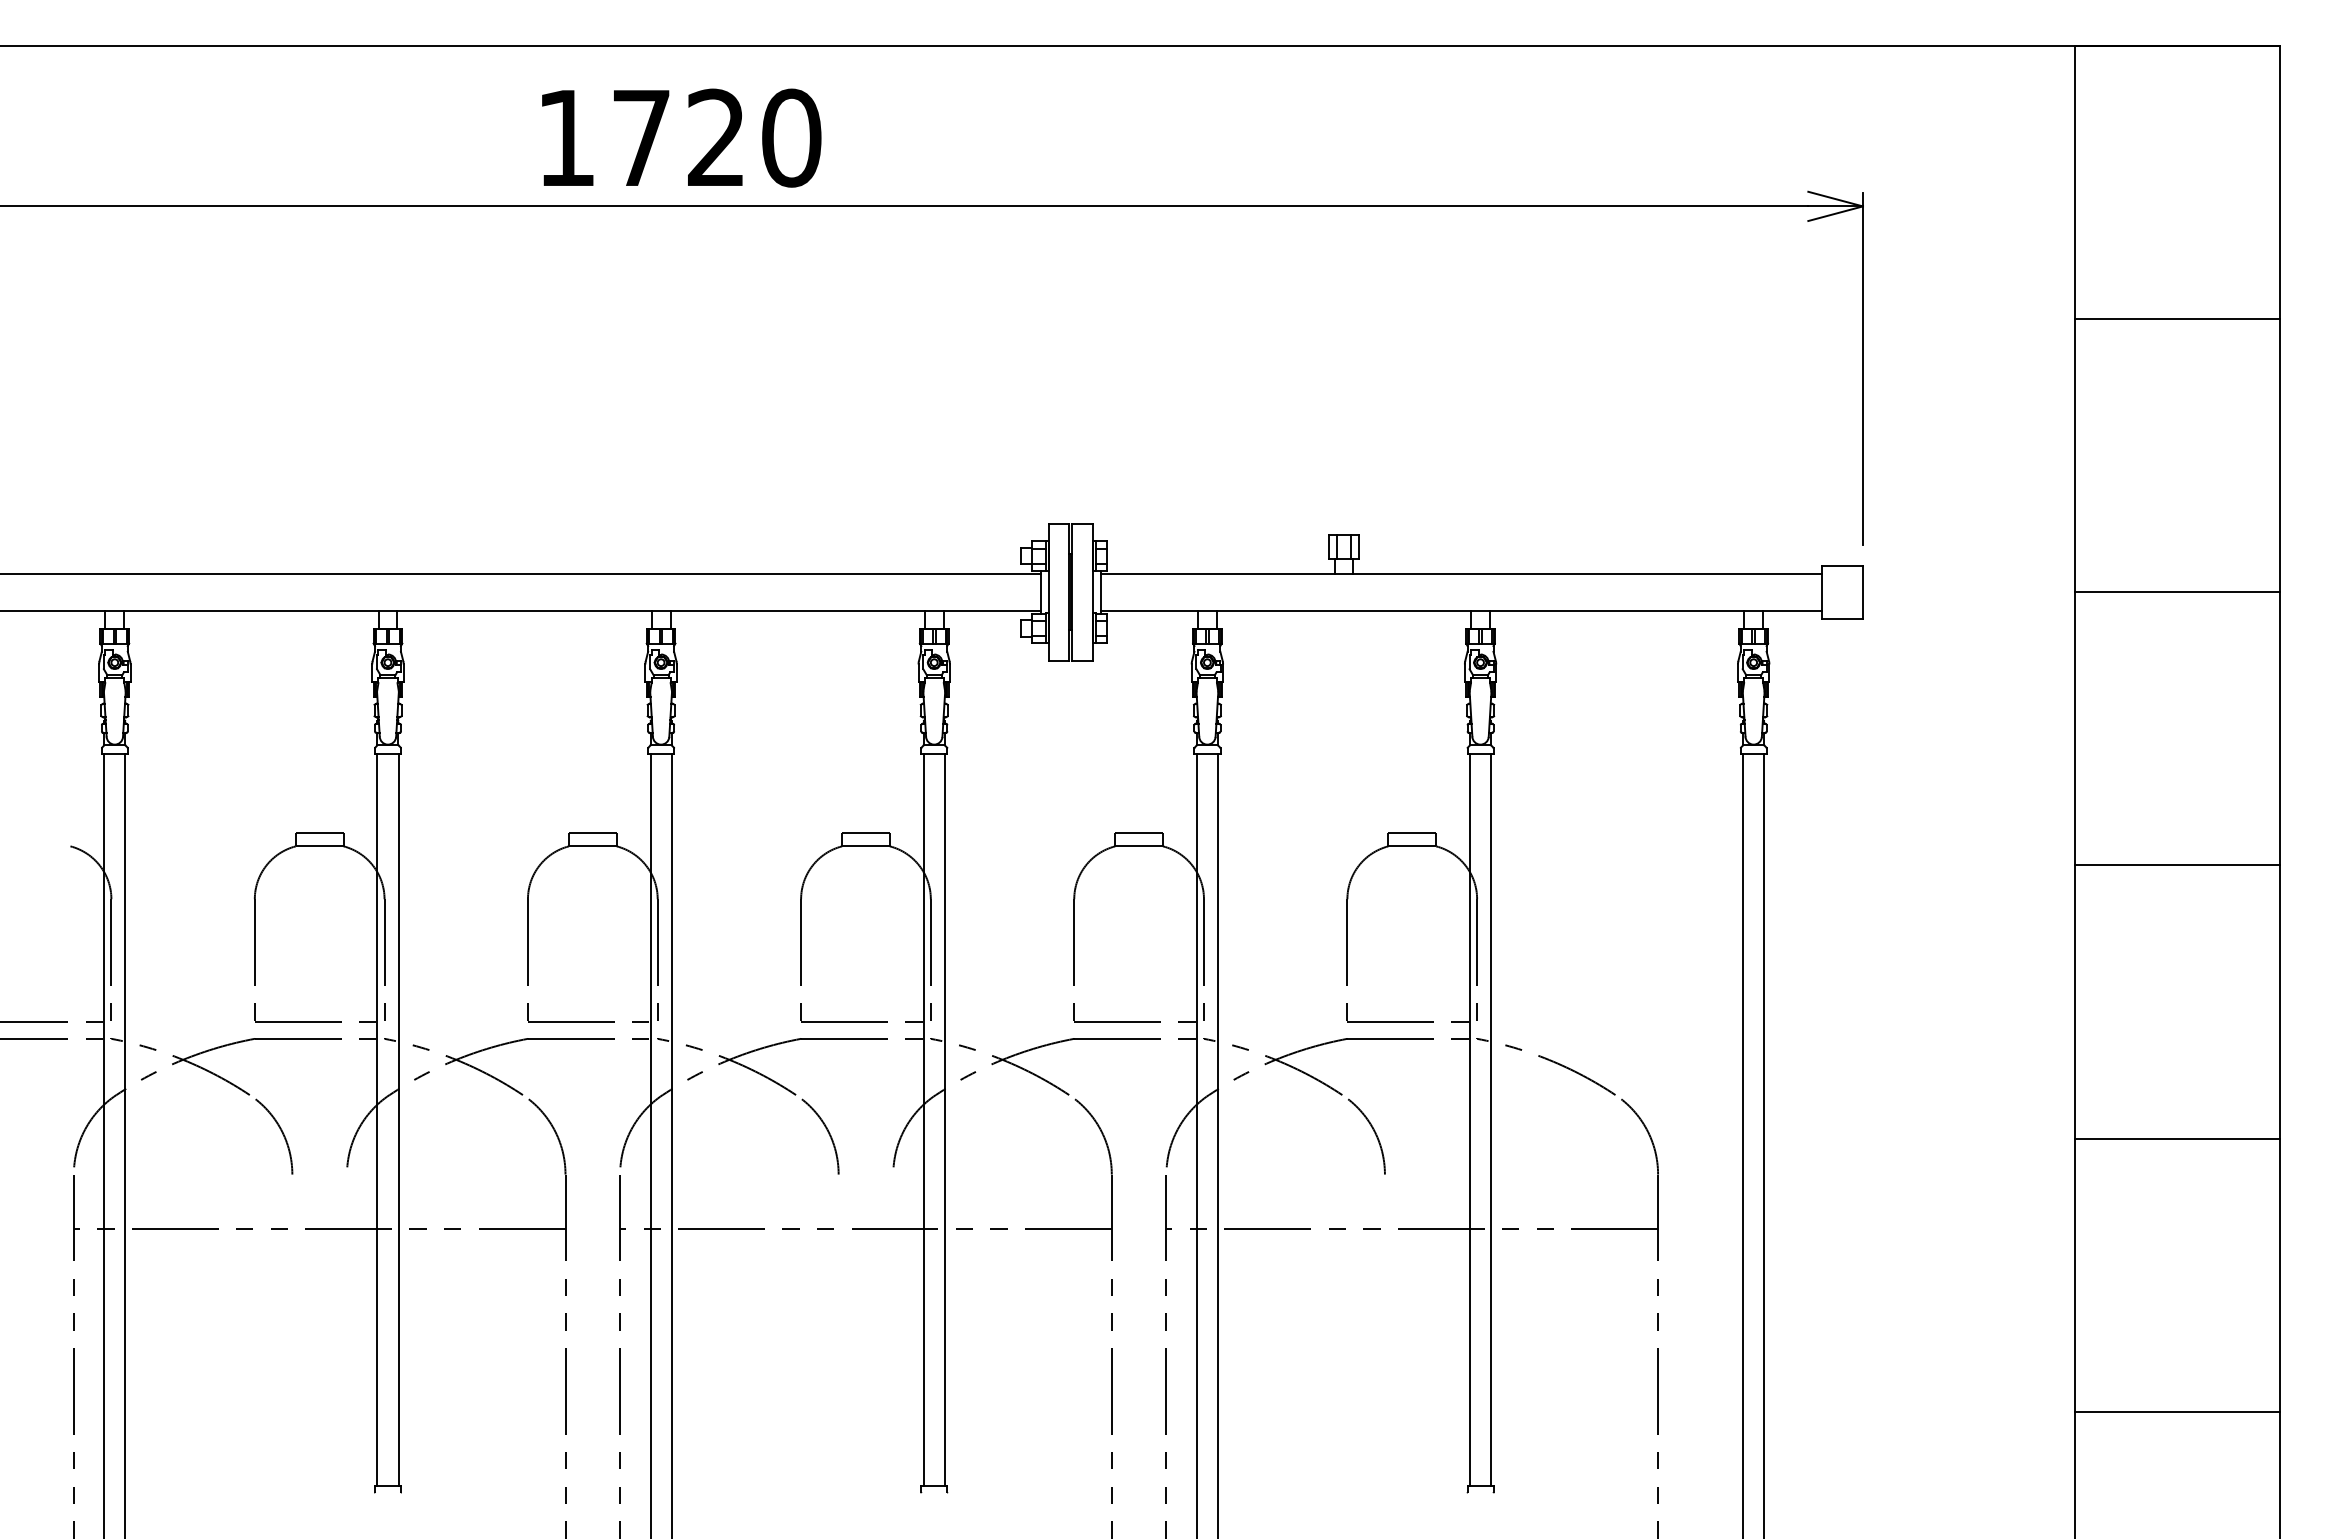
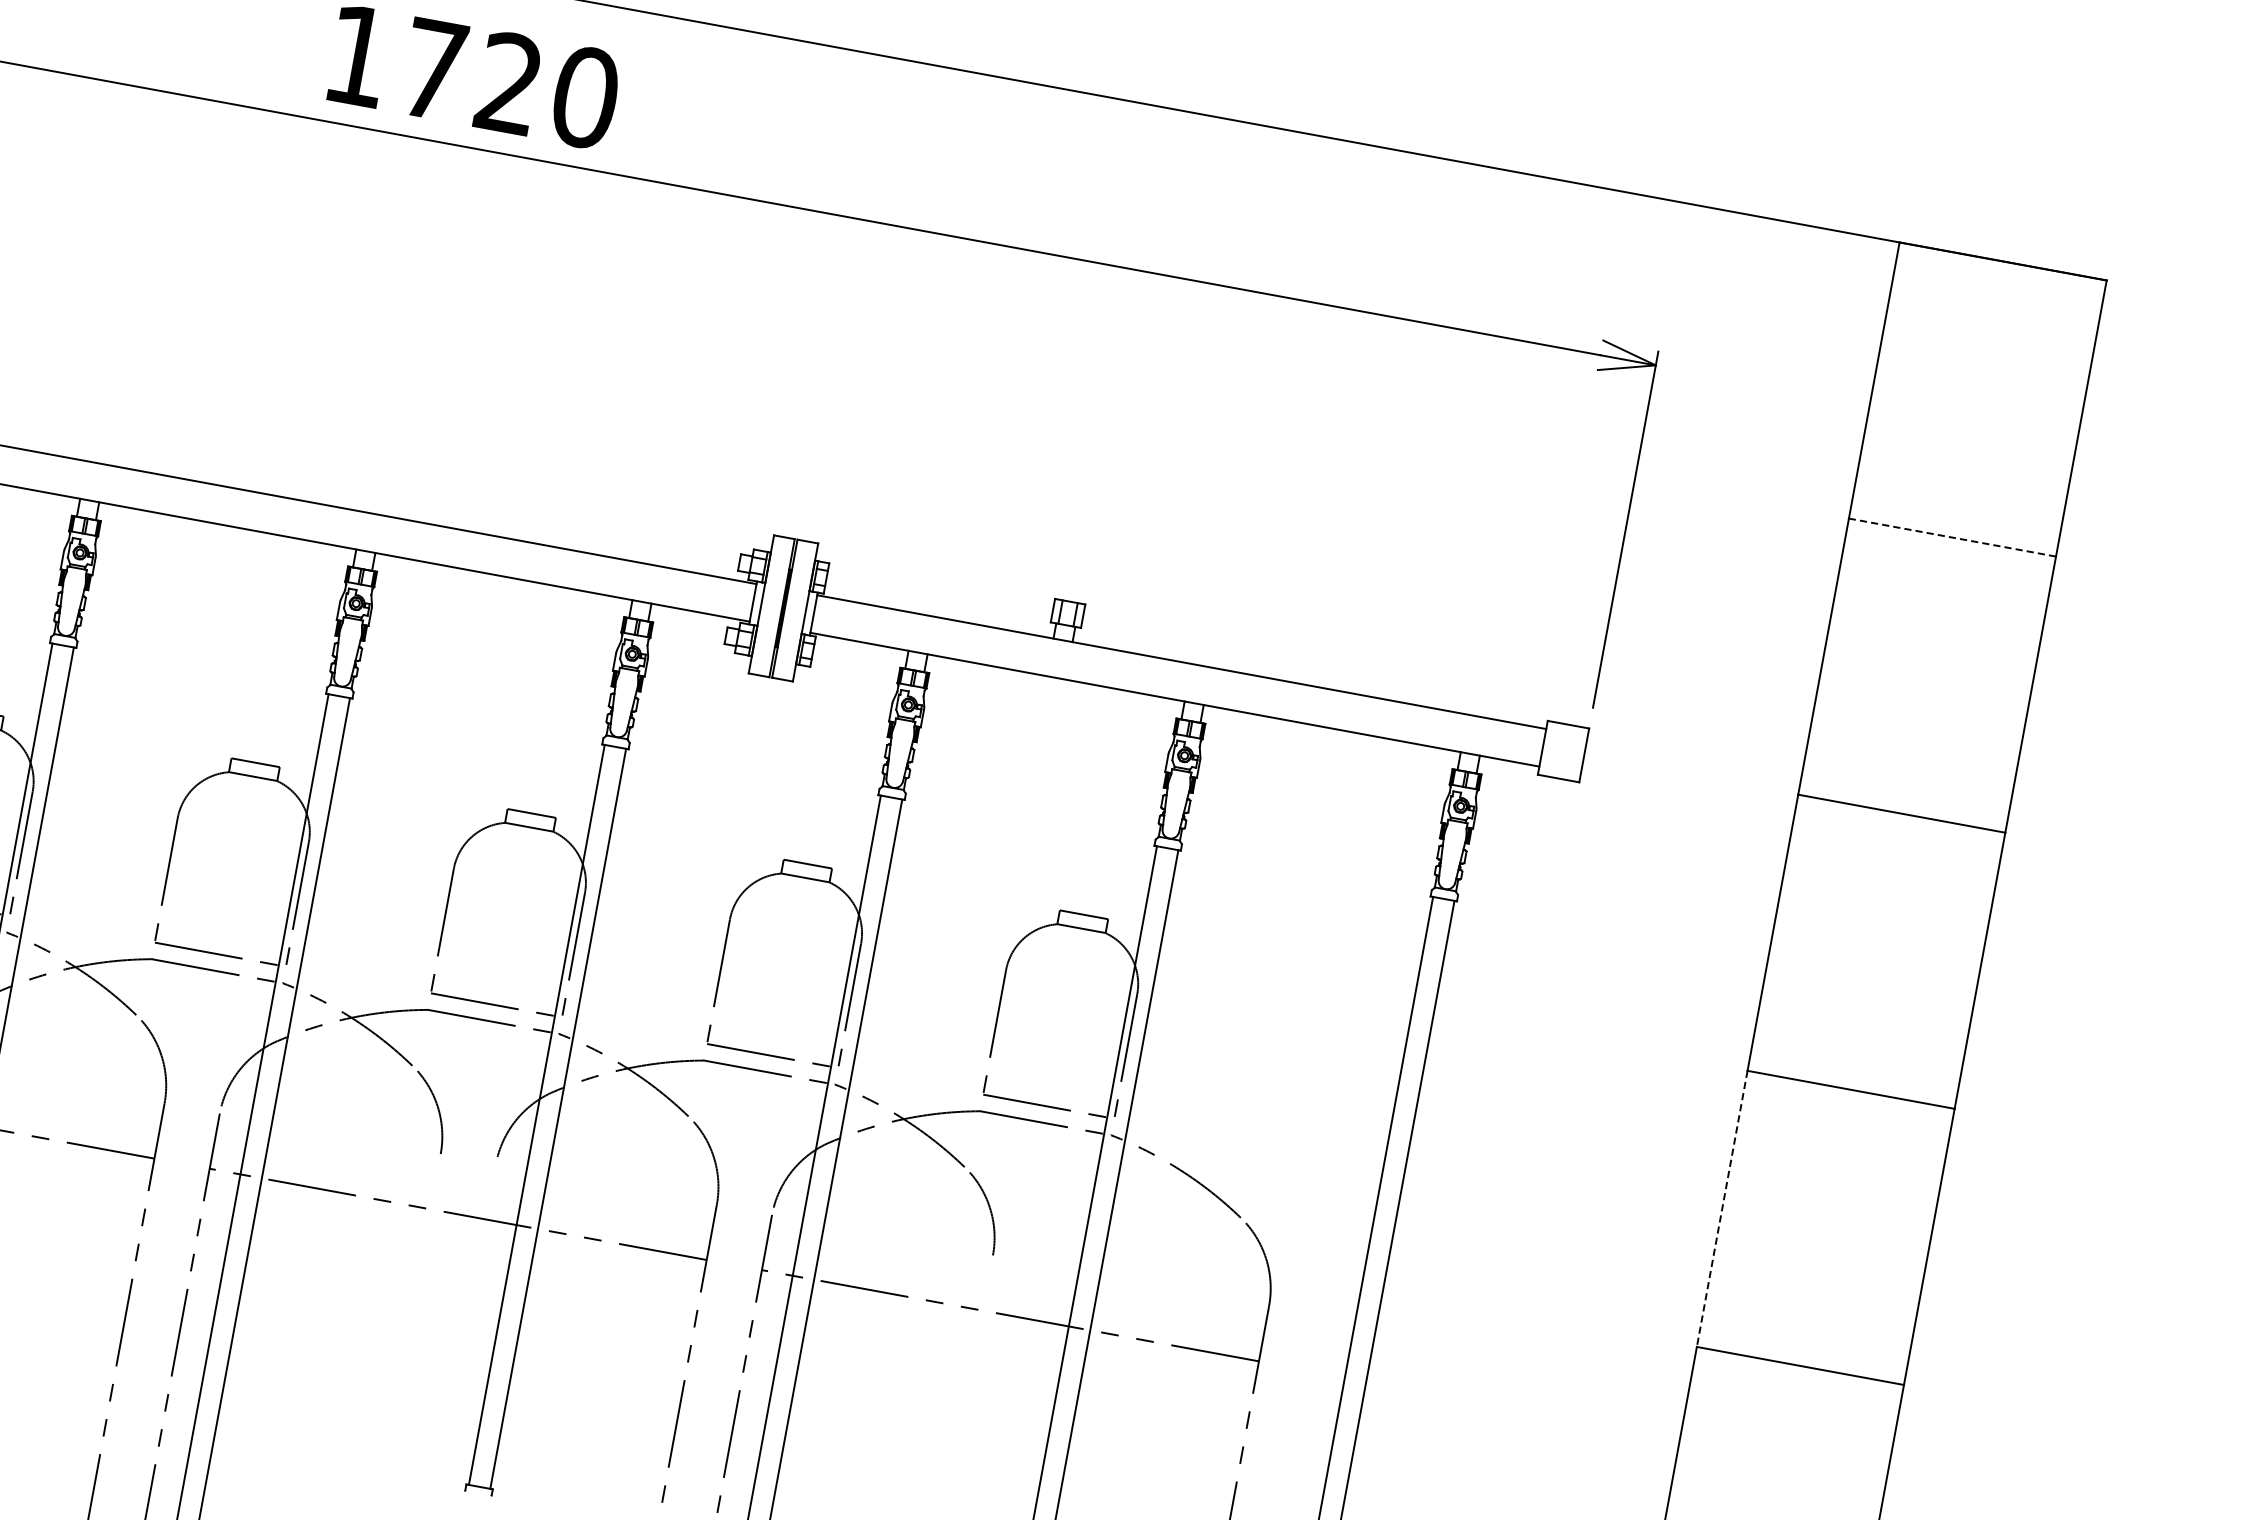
line: (2176, 319) -> (1951, 537), solid -> dashed
line: (2074, 1001) -> (1722, 1208), solid -> dashed

